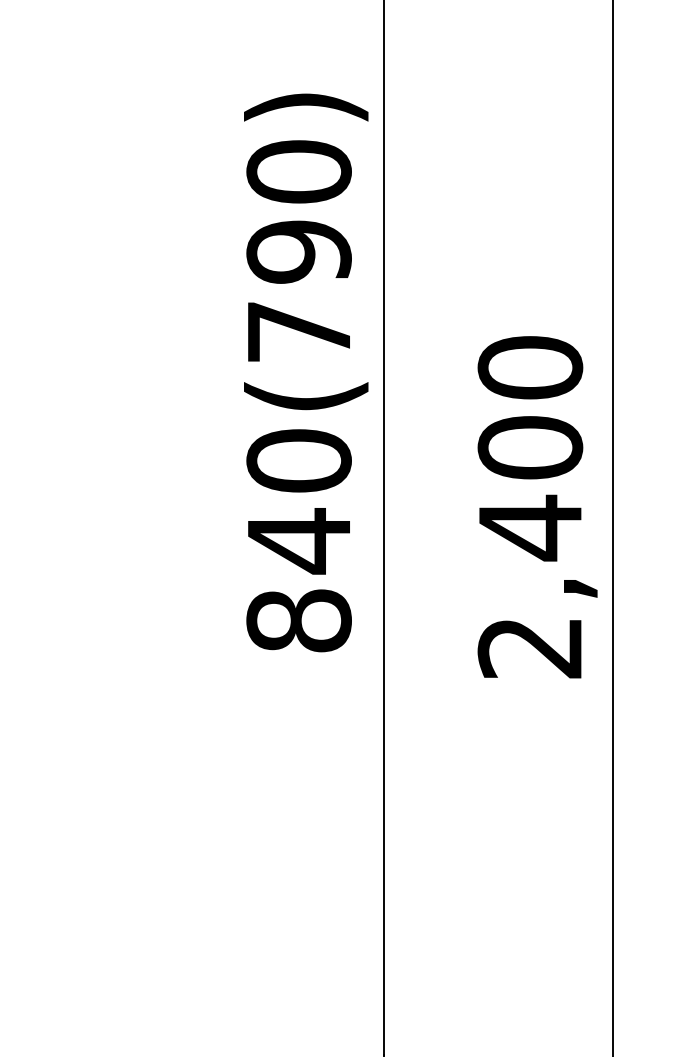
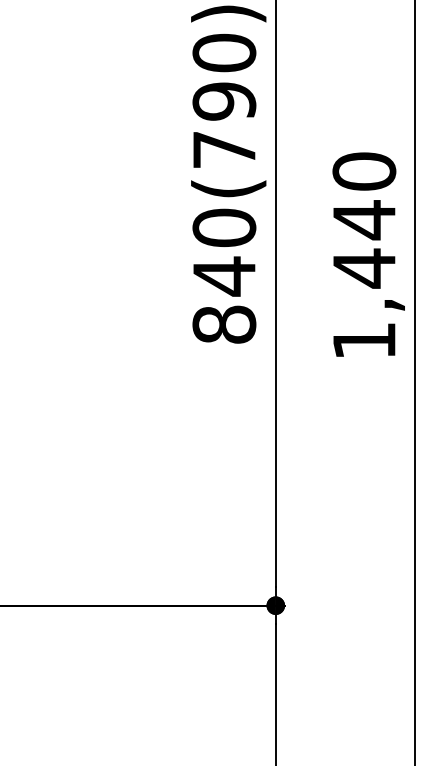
text: (530, 546) -> (364, 279), 2,400 -> 1,440

